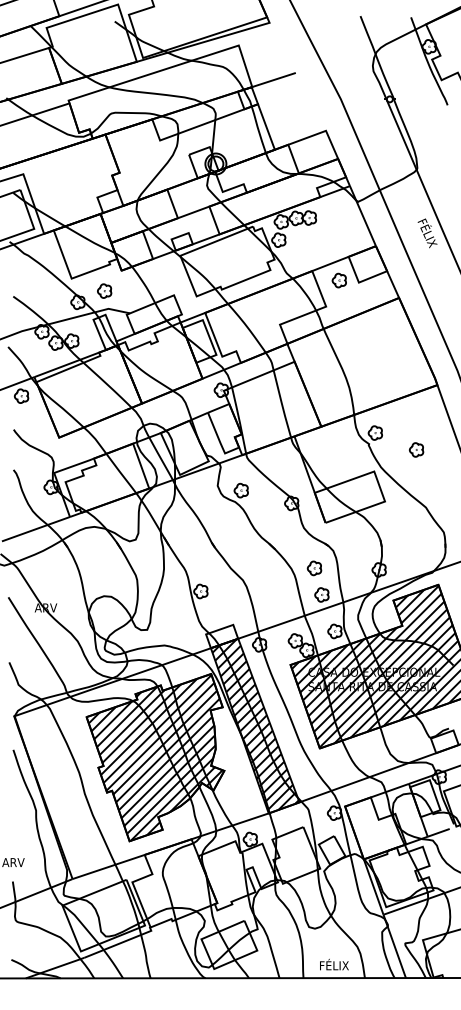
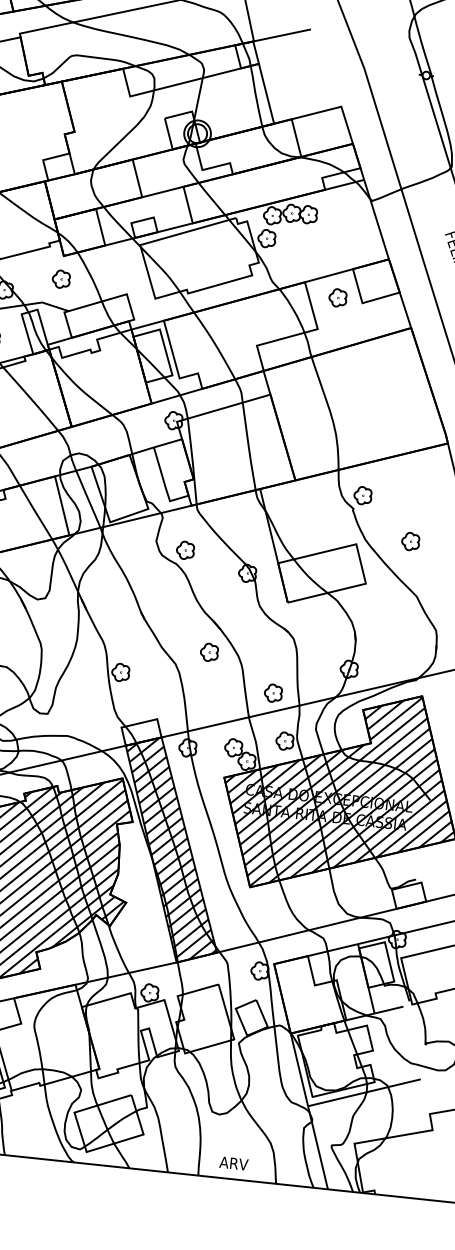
part: (104, 290) -> (61, 278), moved
part: (416, 449) -> (410, 541), moved
part: (314, 568) -> (209, 652), moved
text: (333, 964) -> (238, 1162), FÉLIX -> ARV

